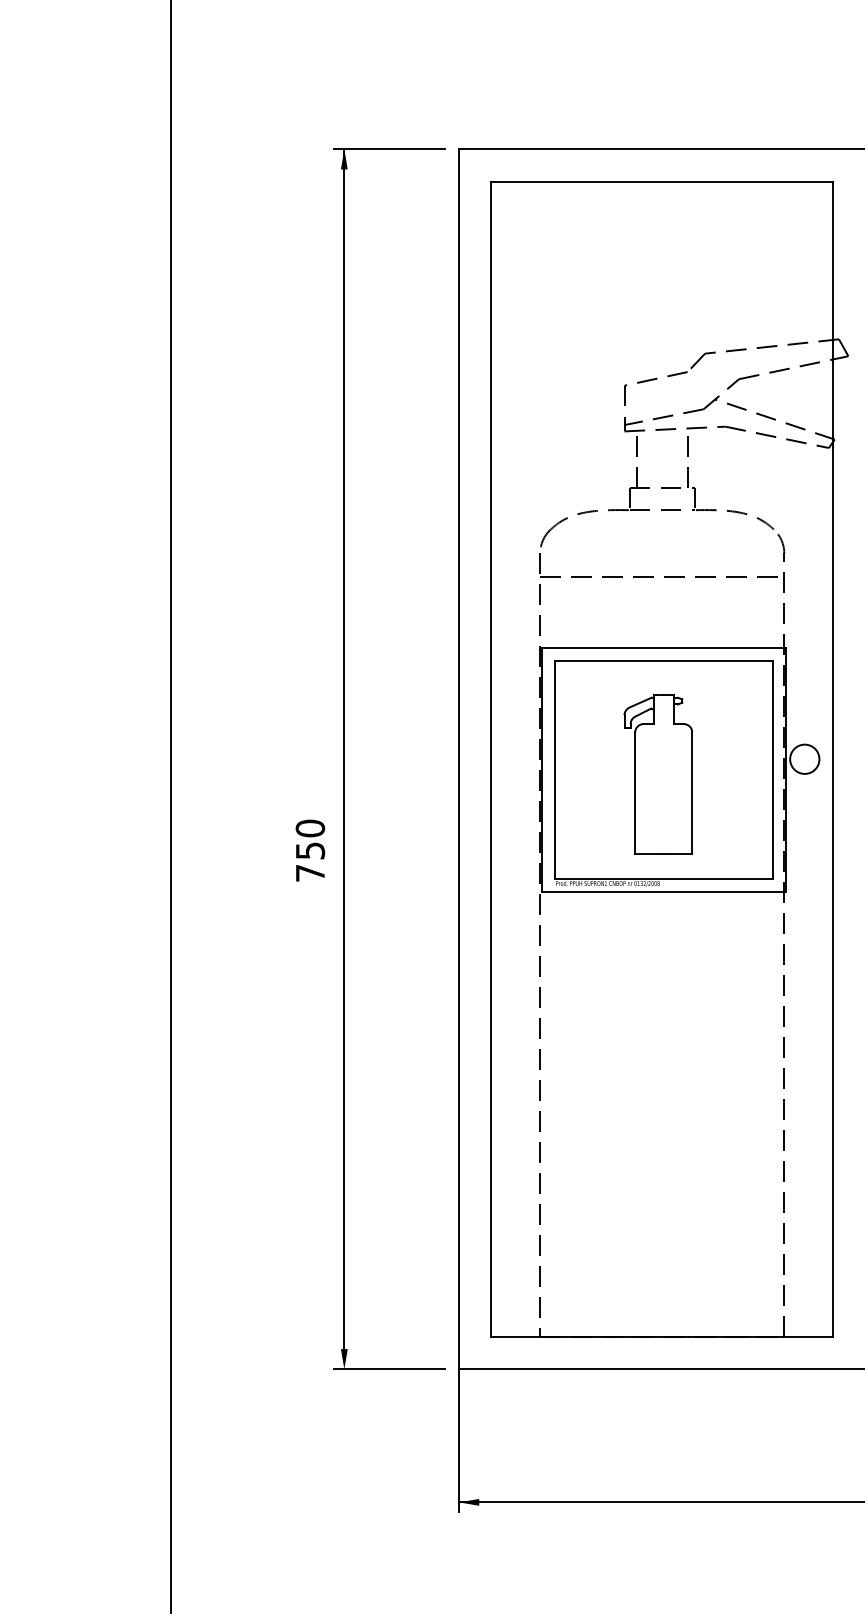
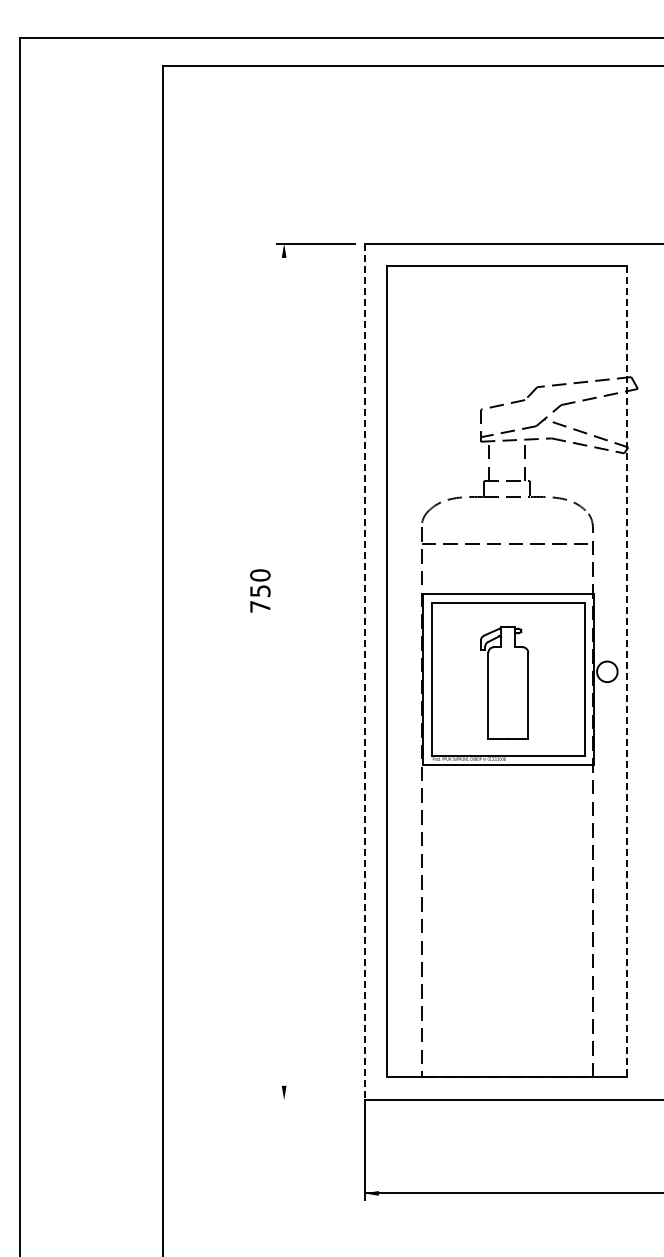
line: (344, 748) -> (284, 664), removed
line: (458, 760) -> (364, 672), solid -> dashed
line: (833, 760) -> (627, 672), solid -> dashed
text: (310, 849) -> (260, 590), moved
line: (389, 1370) -> (315, 1100), removed

